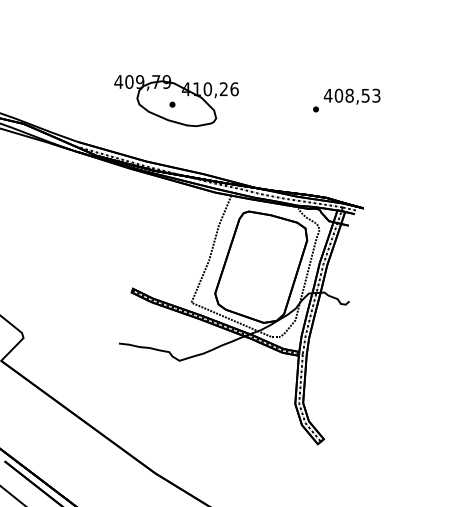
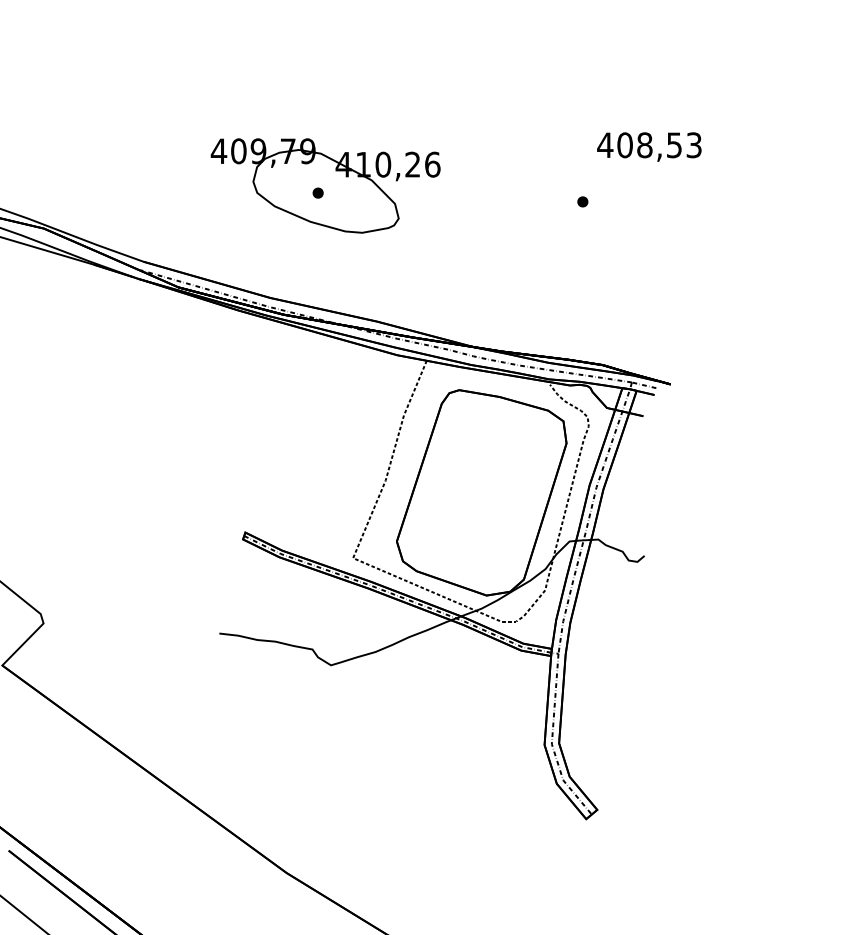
text: (351, 96) -> (648, 146), moved

